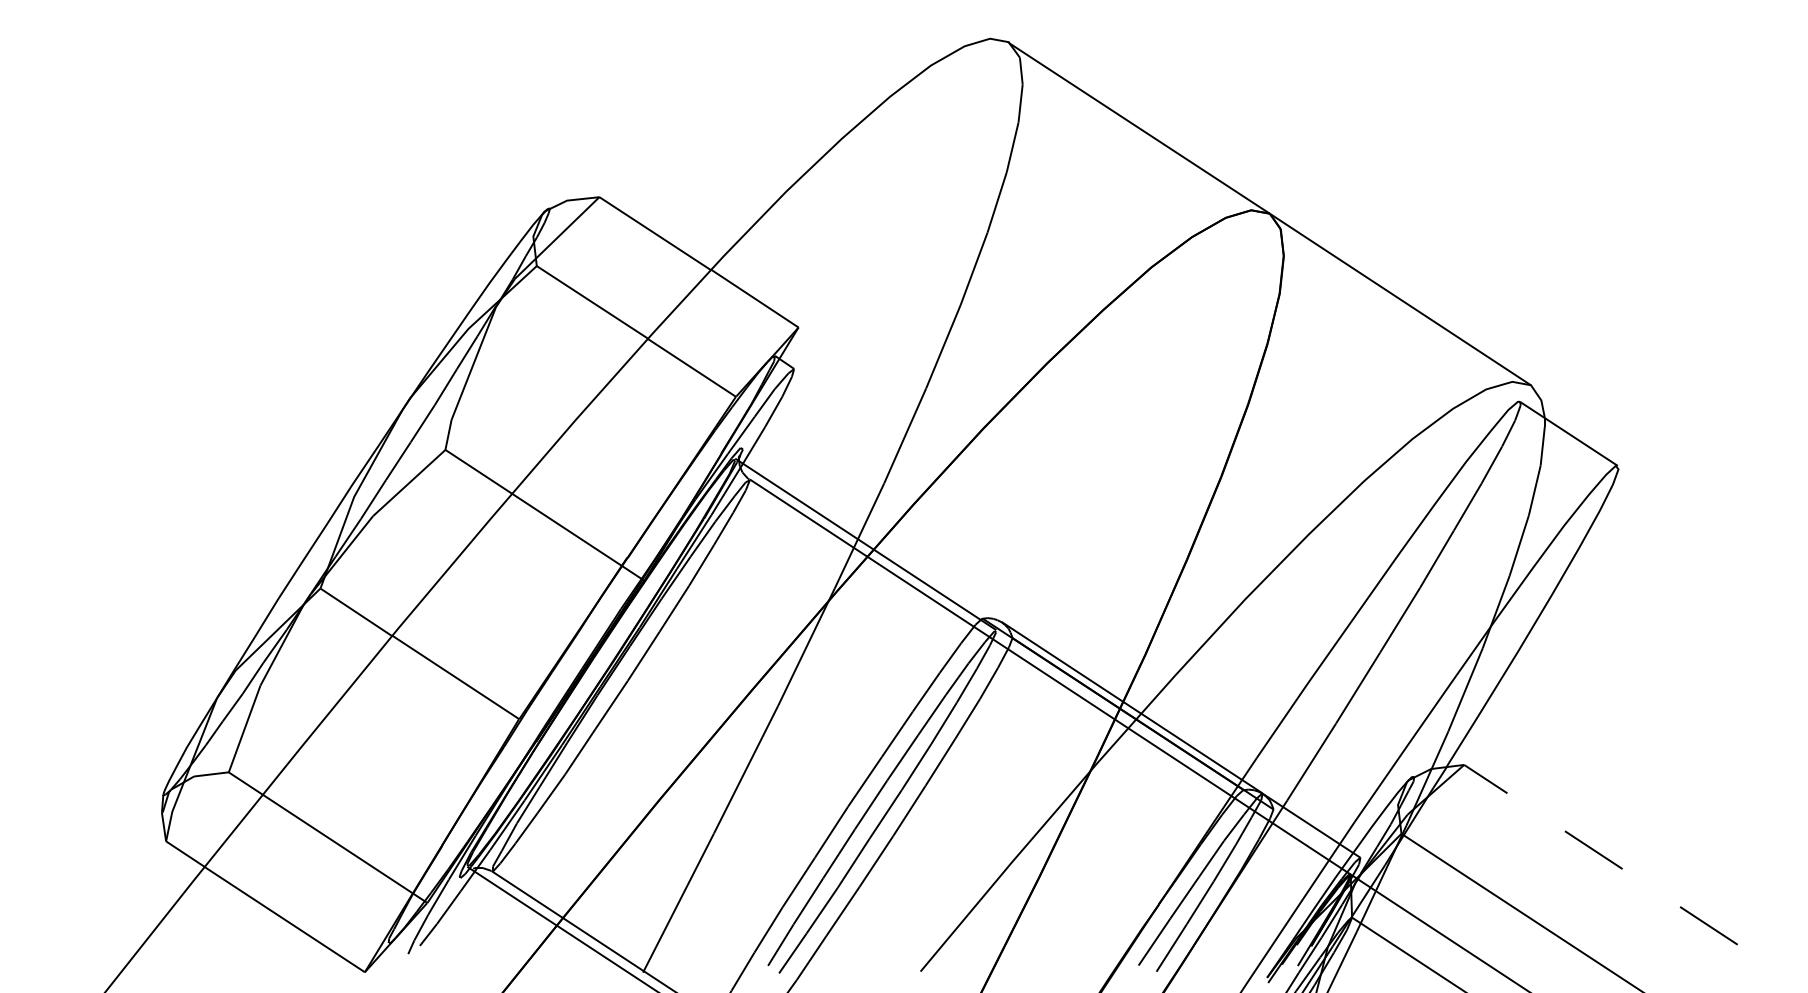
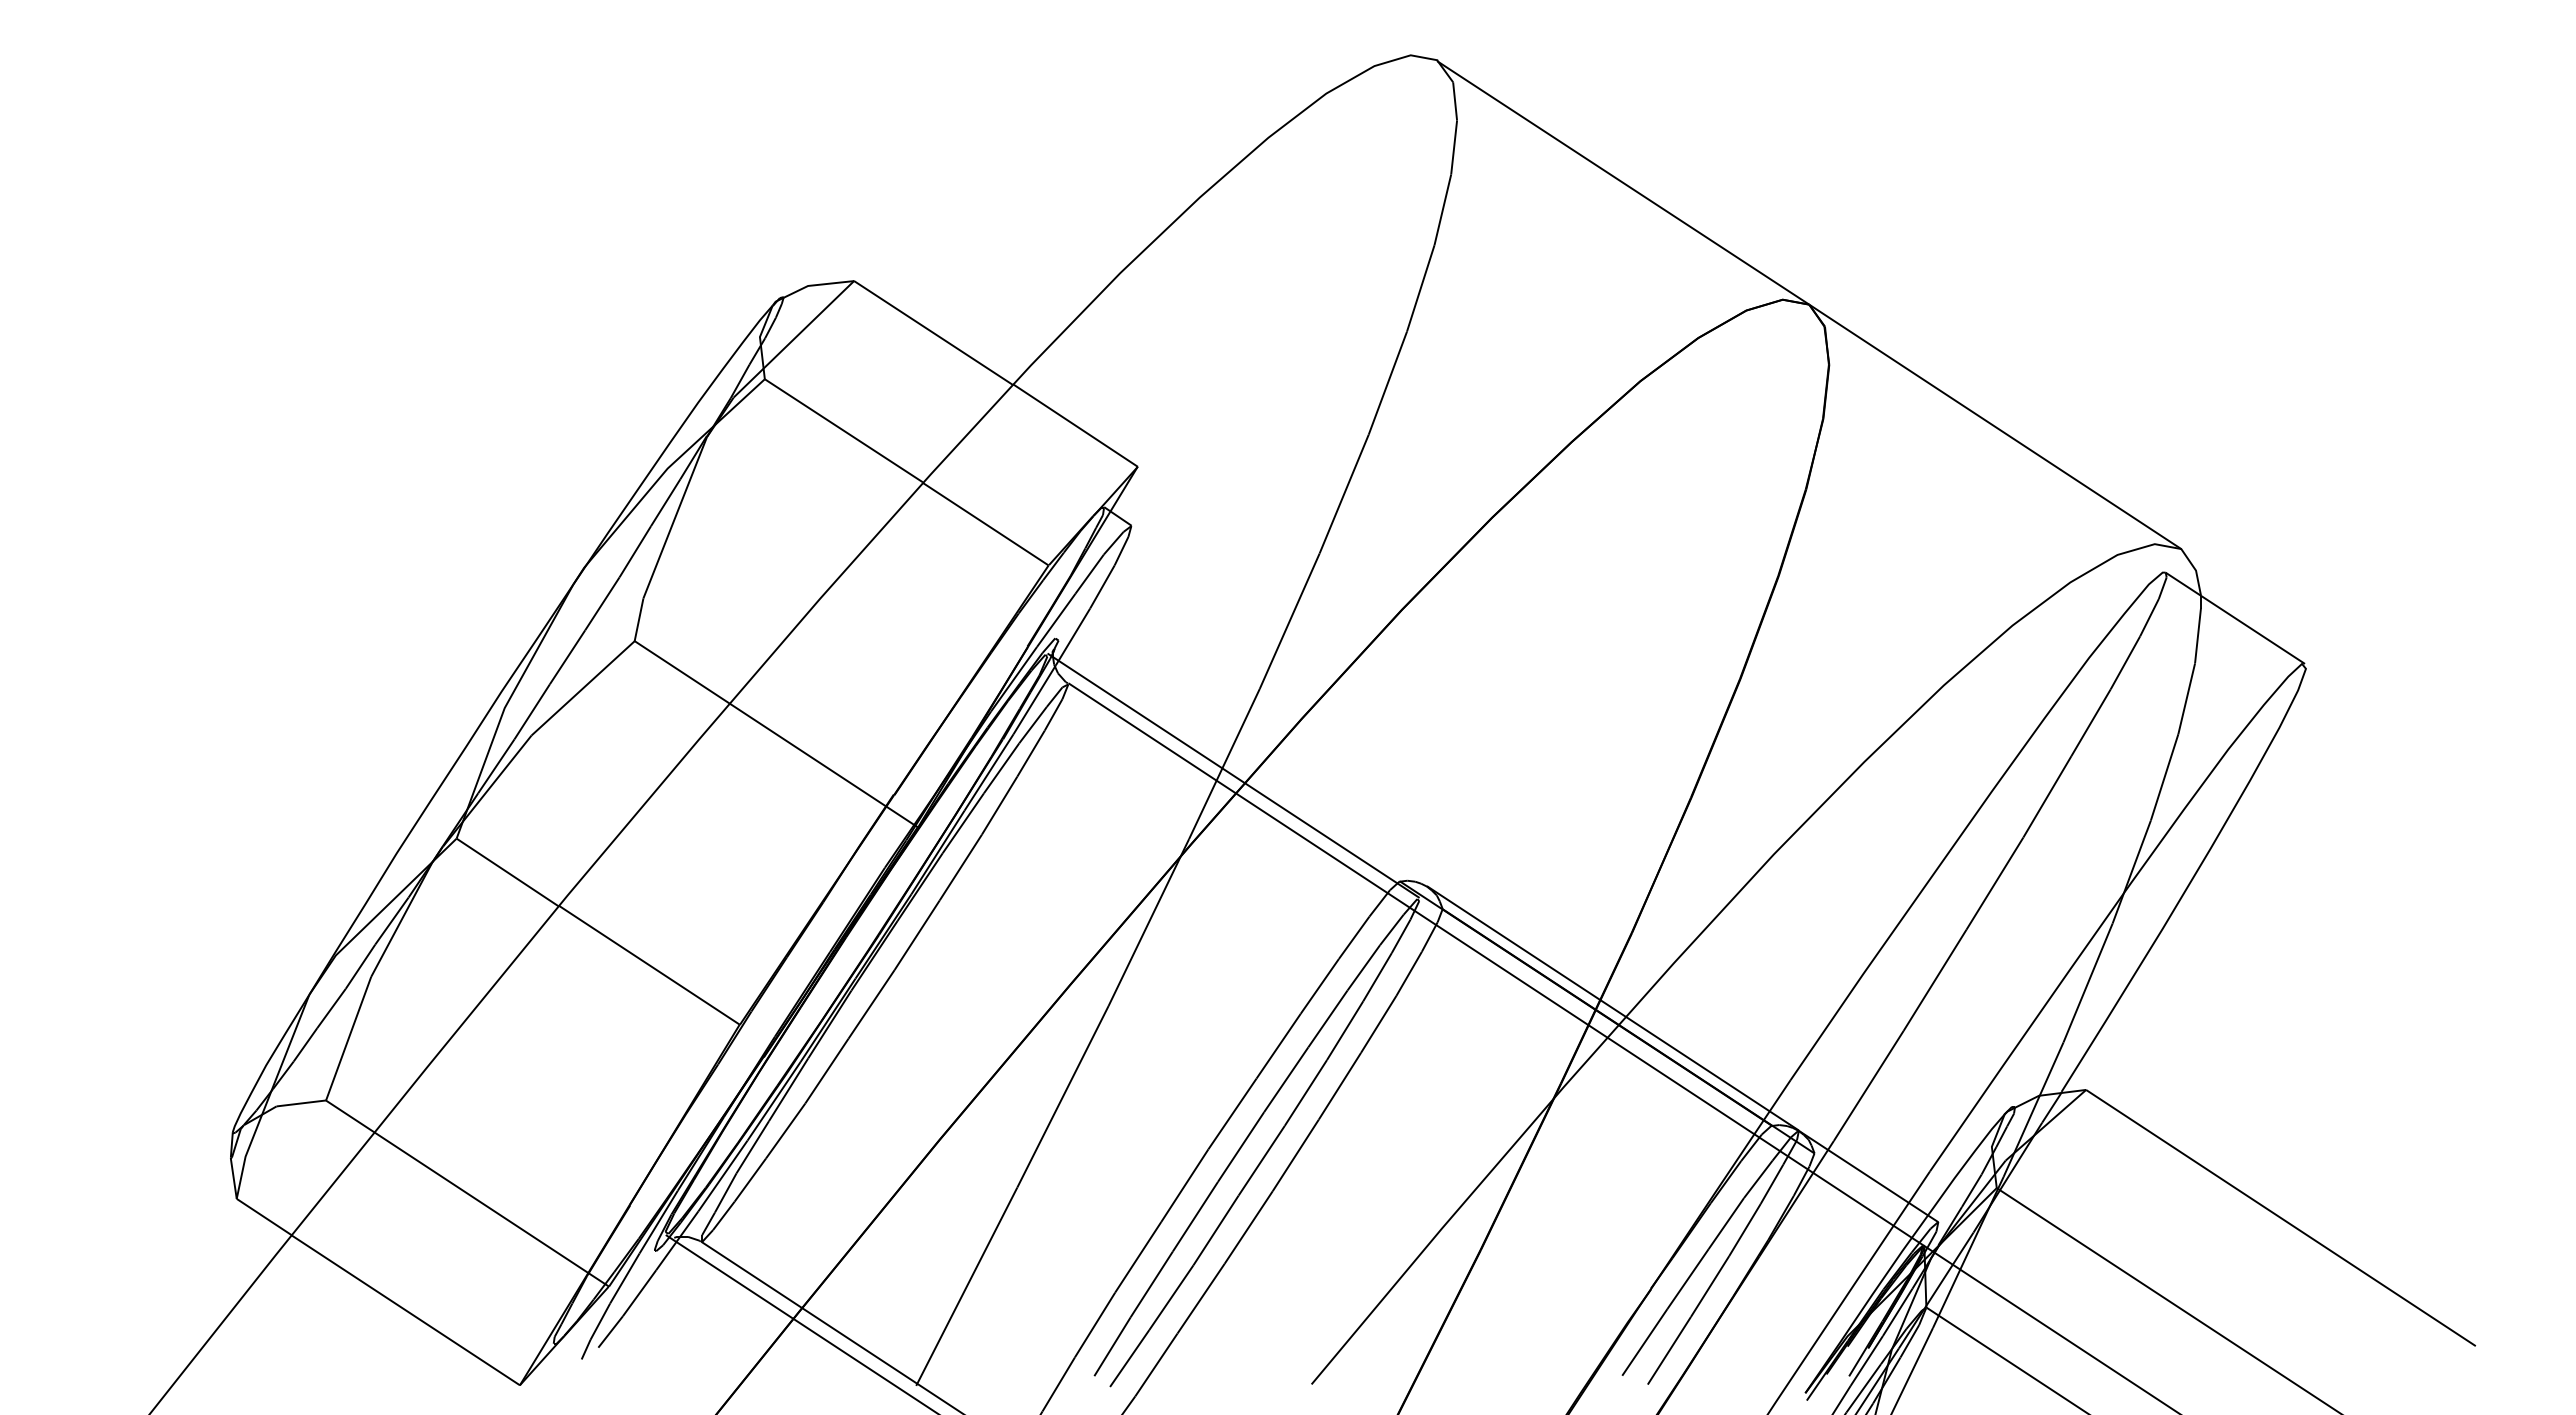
line: (1600, 854) -> (2280, 1217), dashed -> solid

